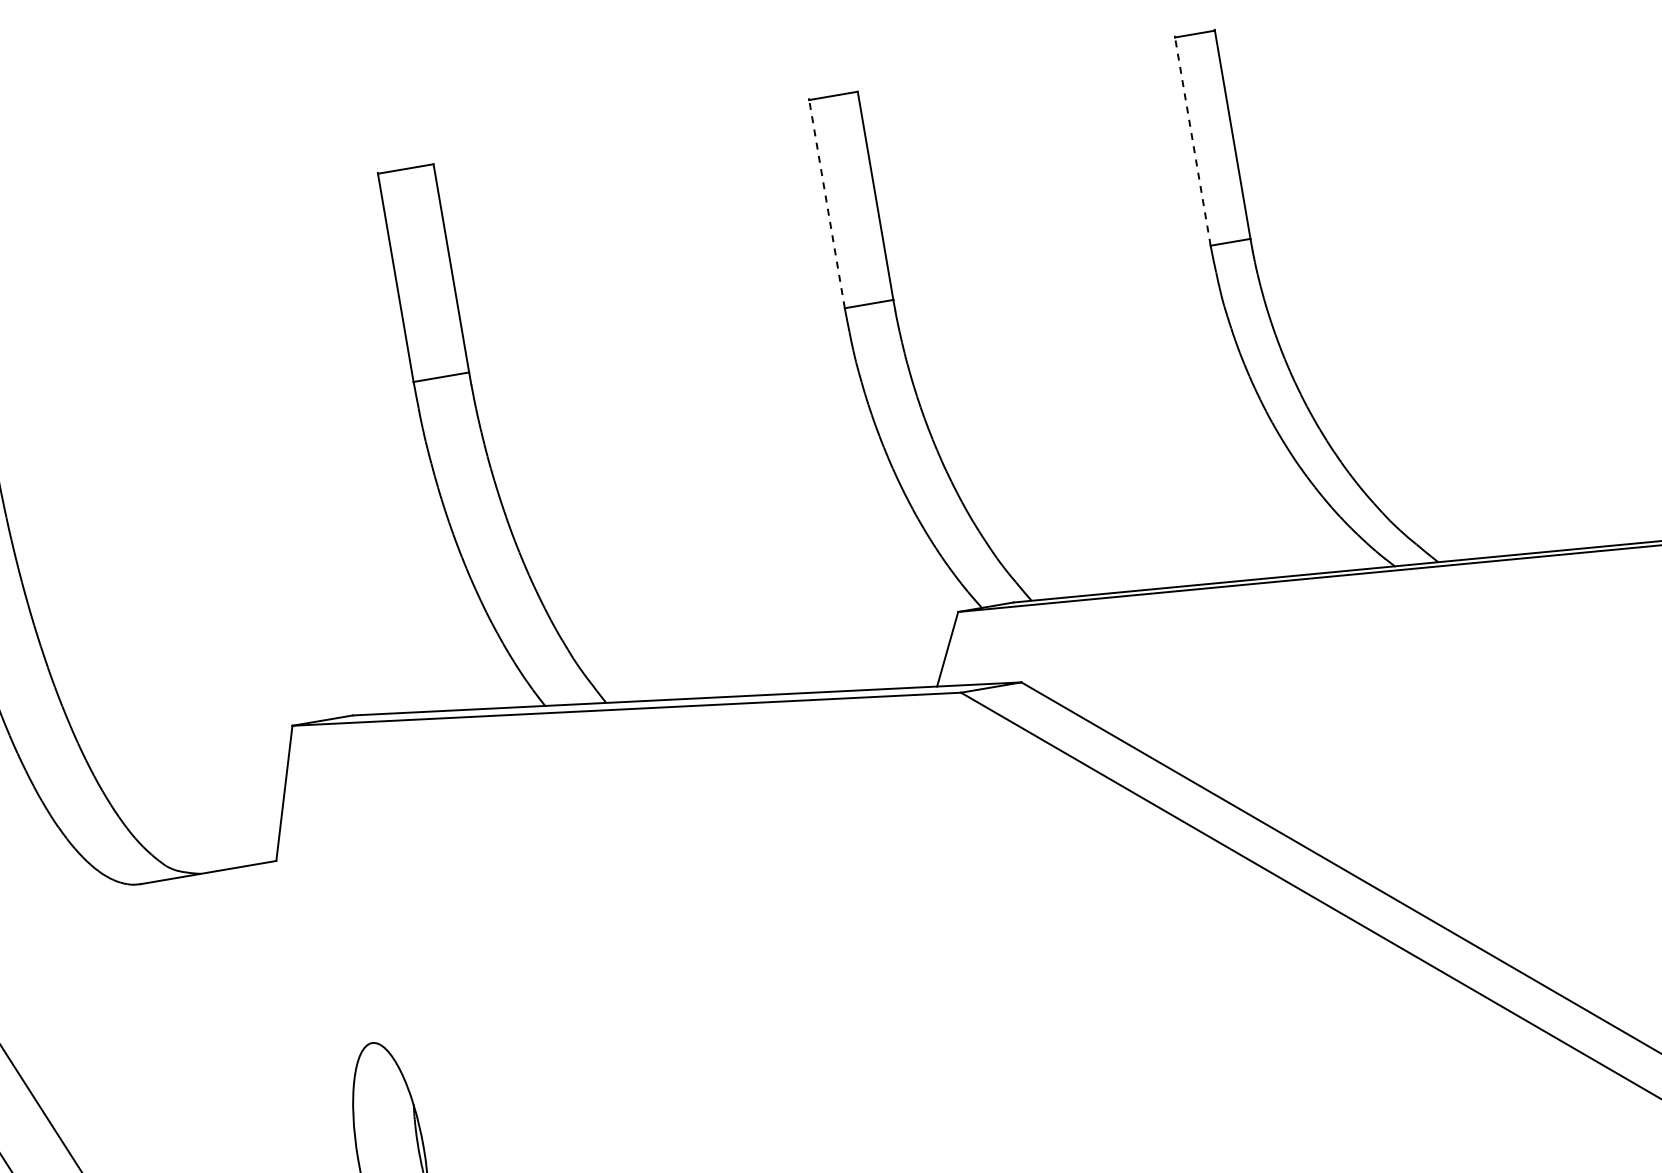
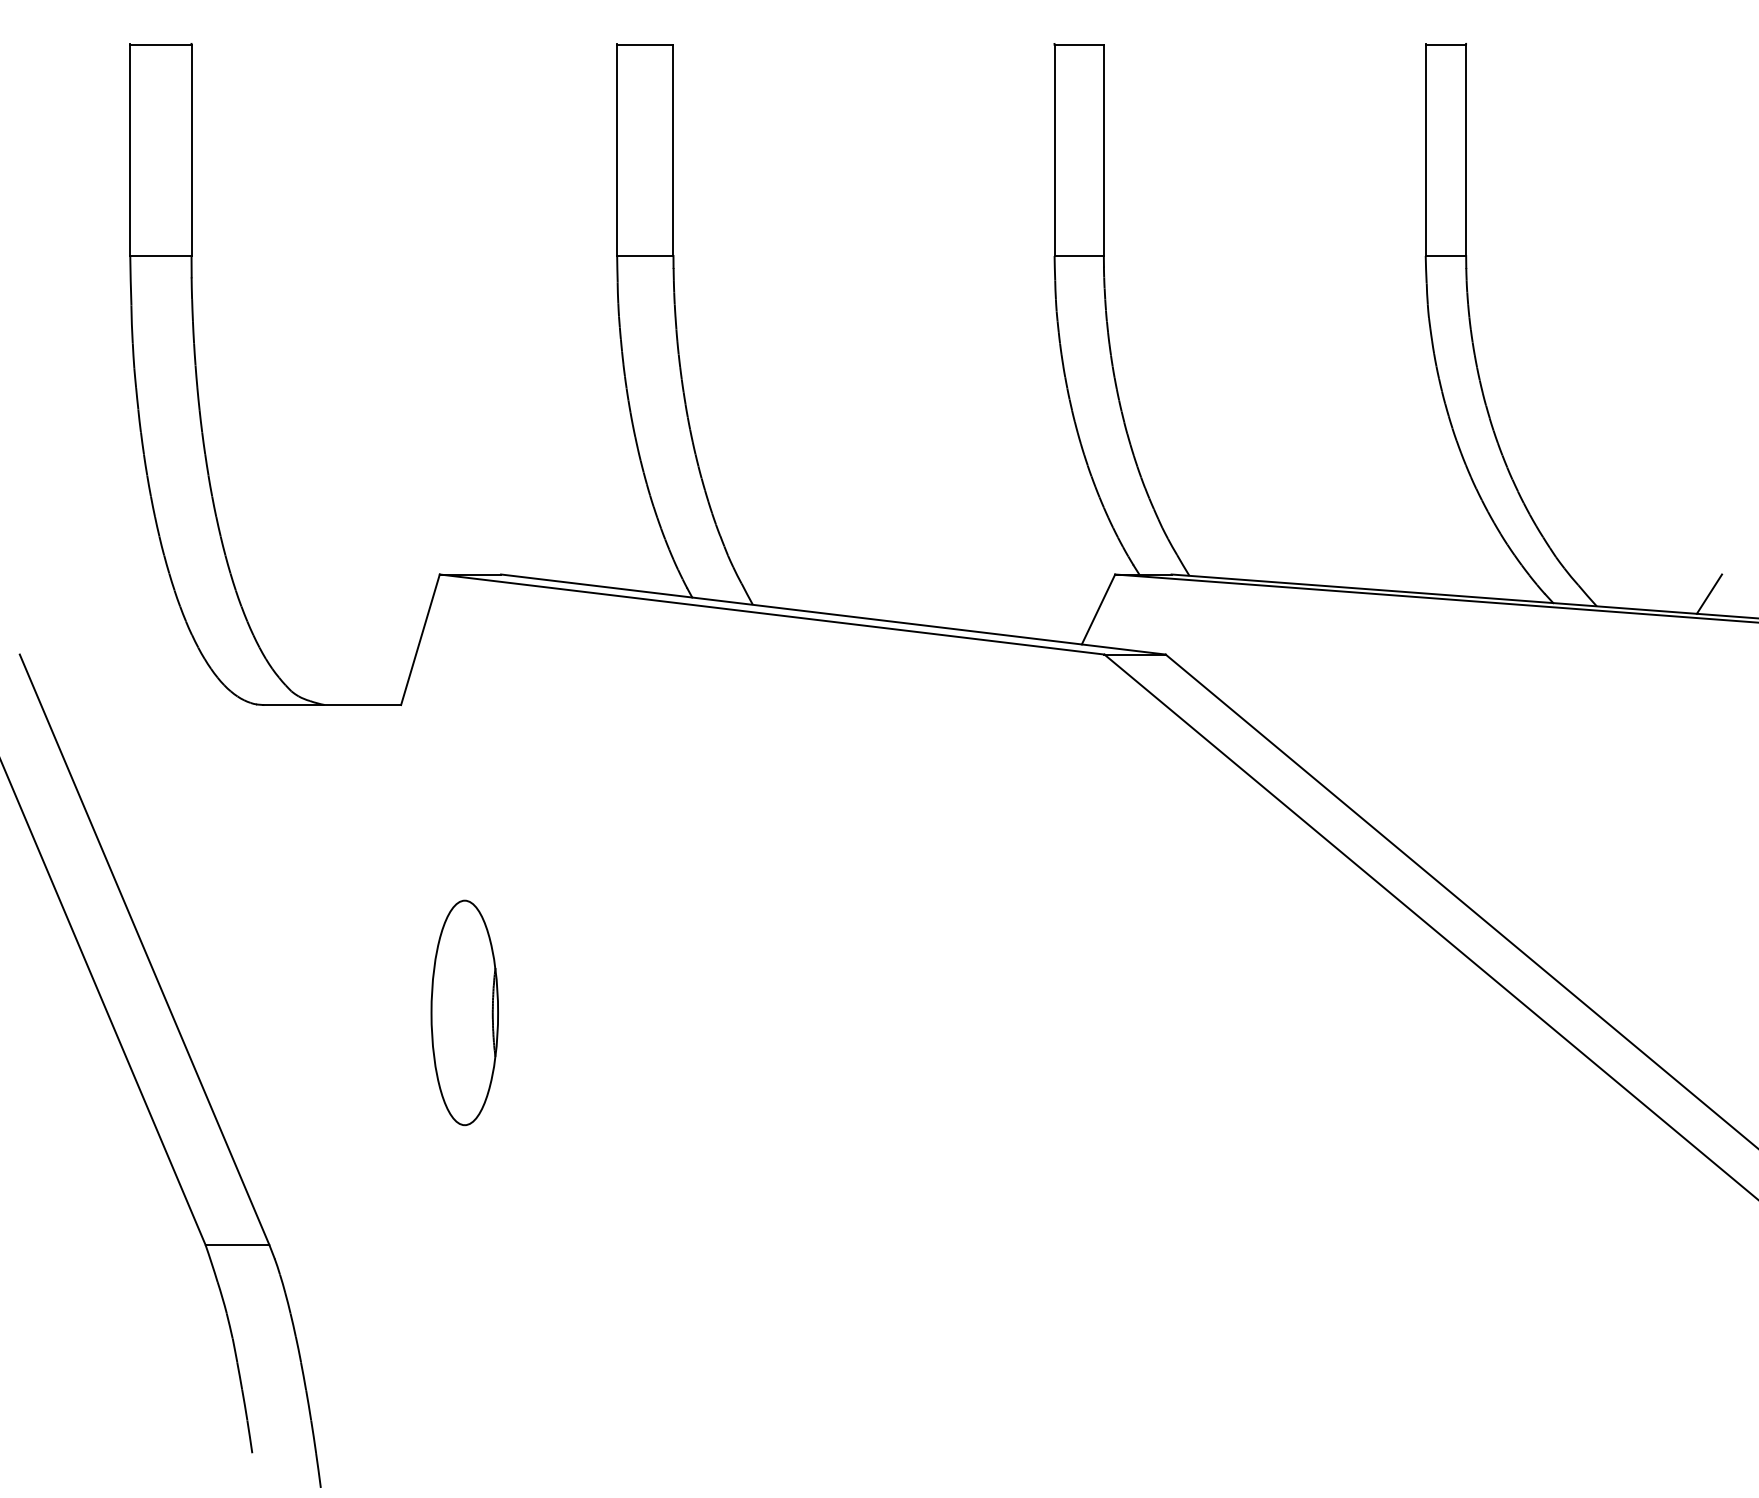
line: (1192, 141) -> (1425, 150), dashed -> solid
line: (826, 204) -> (1054, 150), dashed -> solid
line: (1547, 530) -> (1709, 593), added

